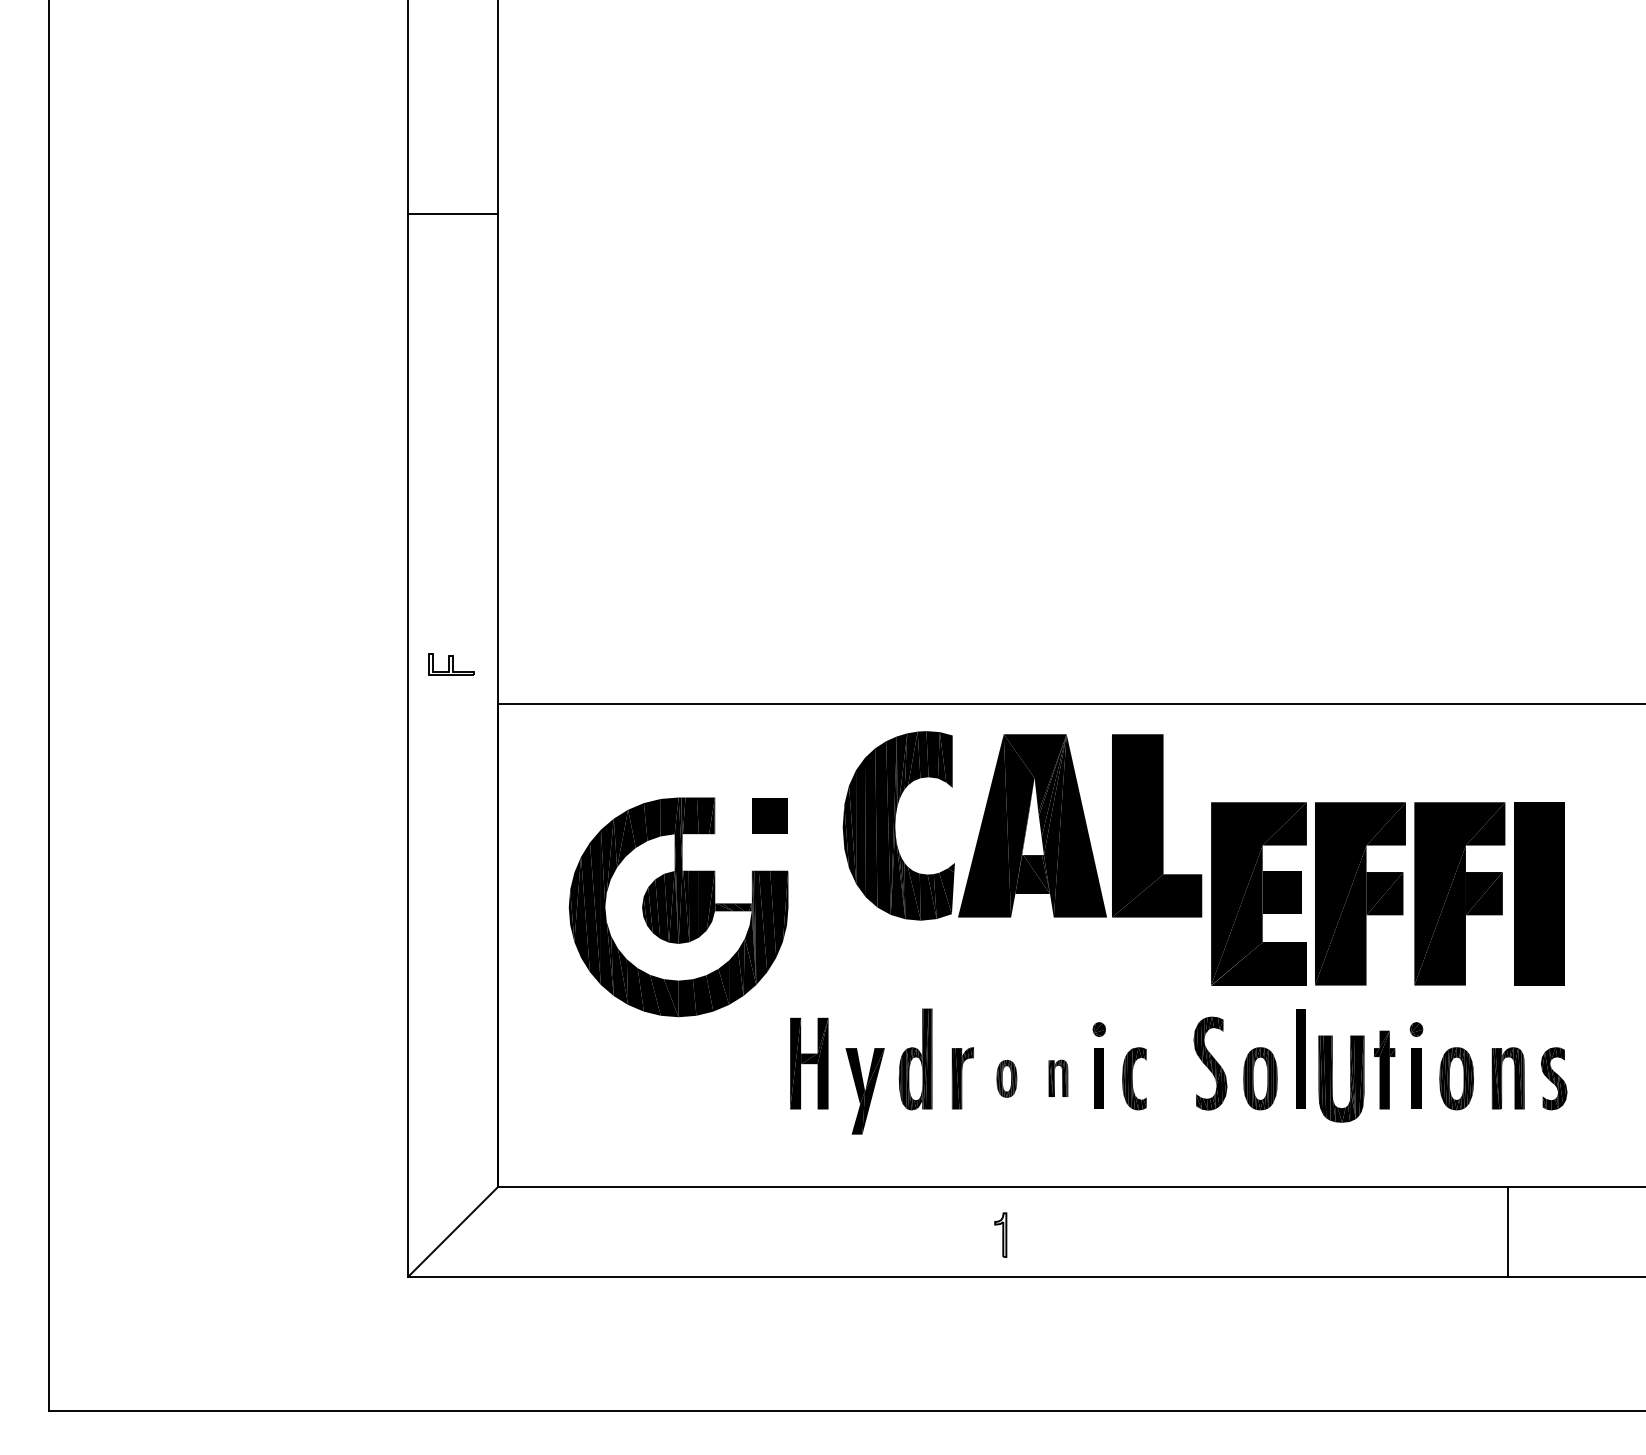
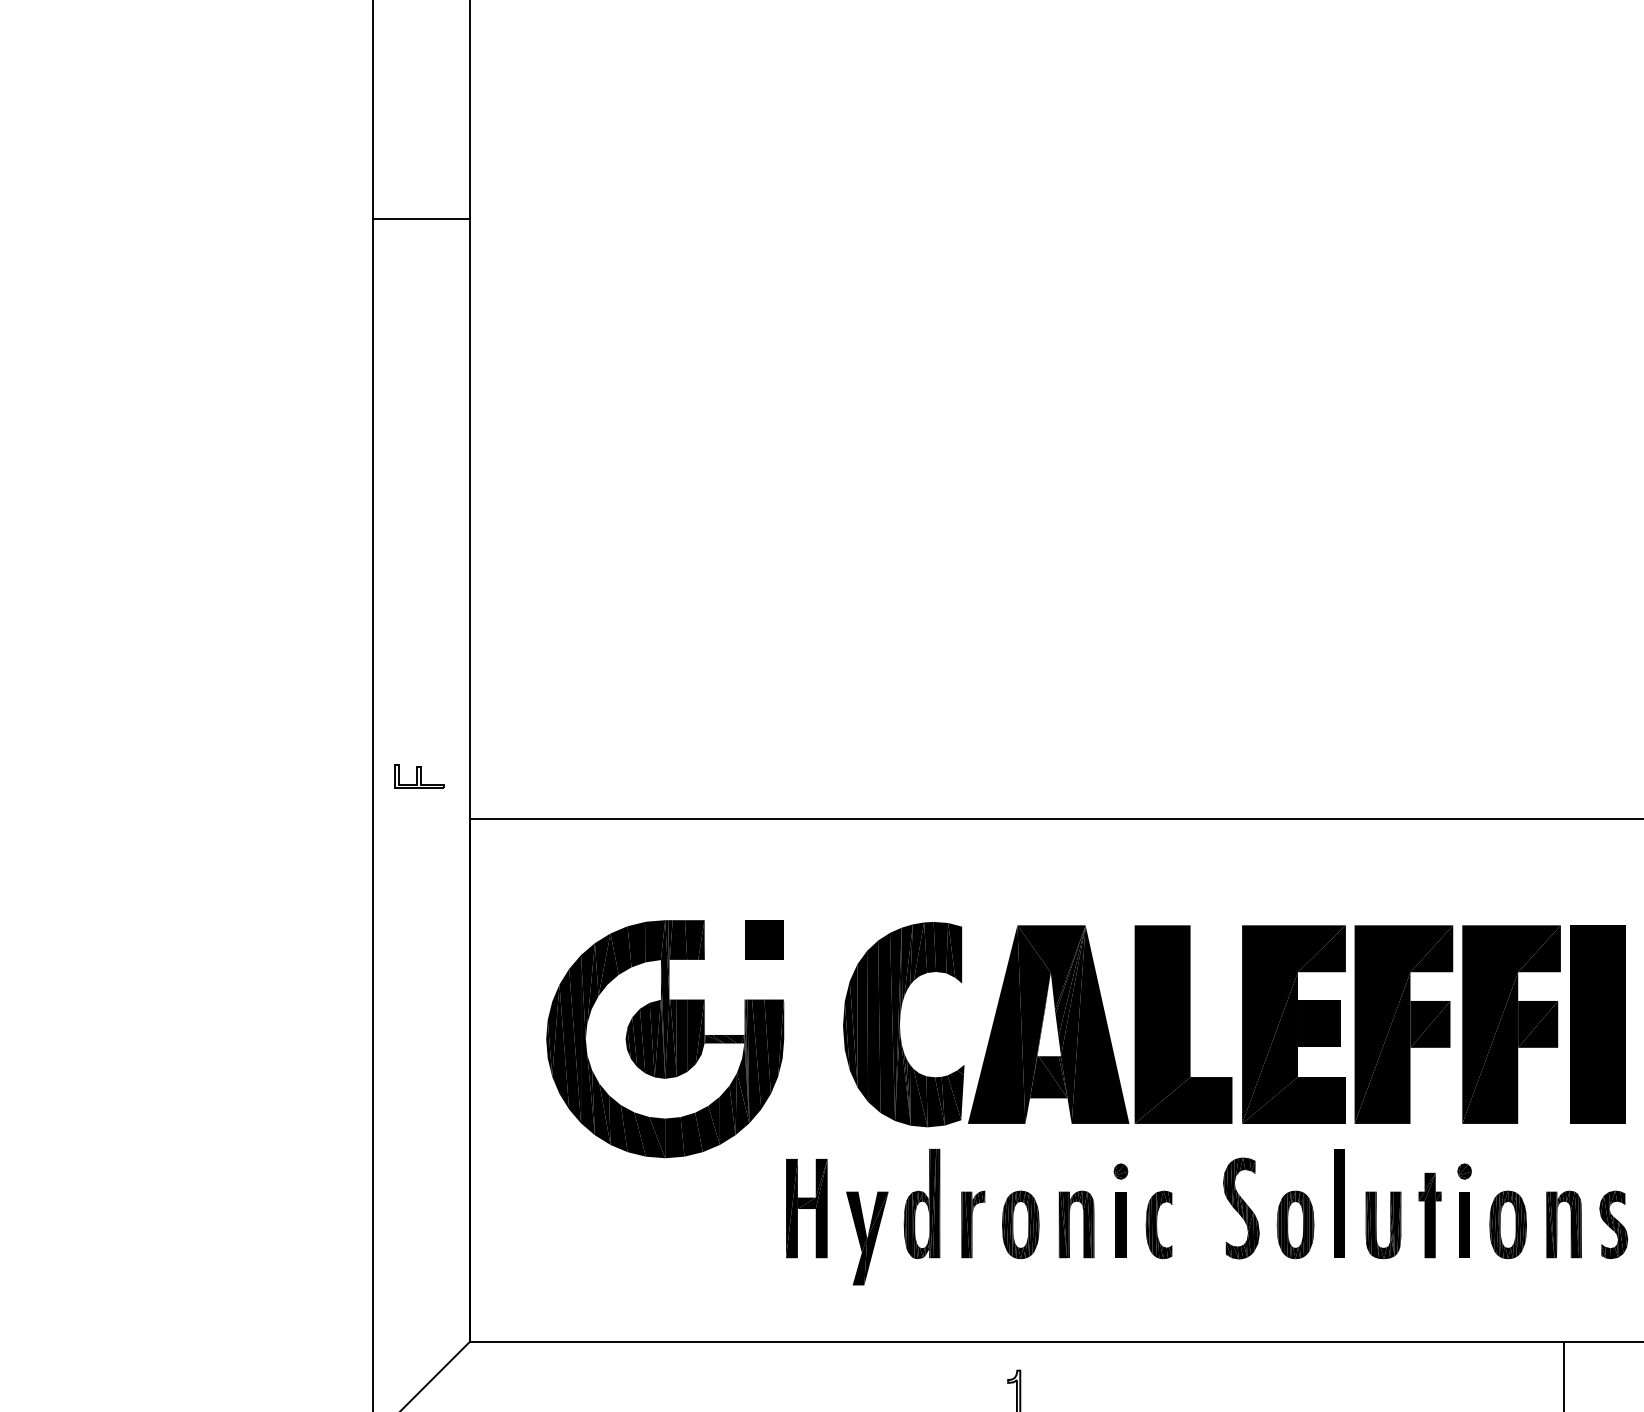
line: (453, 213) -> (421, 219), moved
part: (1022, 825) -> (1037, 1024), moved
part: (1006, 1078) -> (1020, 1224), size x1.67
part: (1058, 1078) -> (1076, 1224), size x1.67
part: (1341, 1079) -> (1383, 1225), size x0.71

